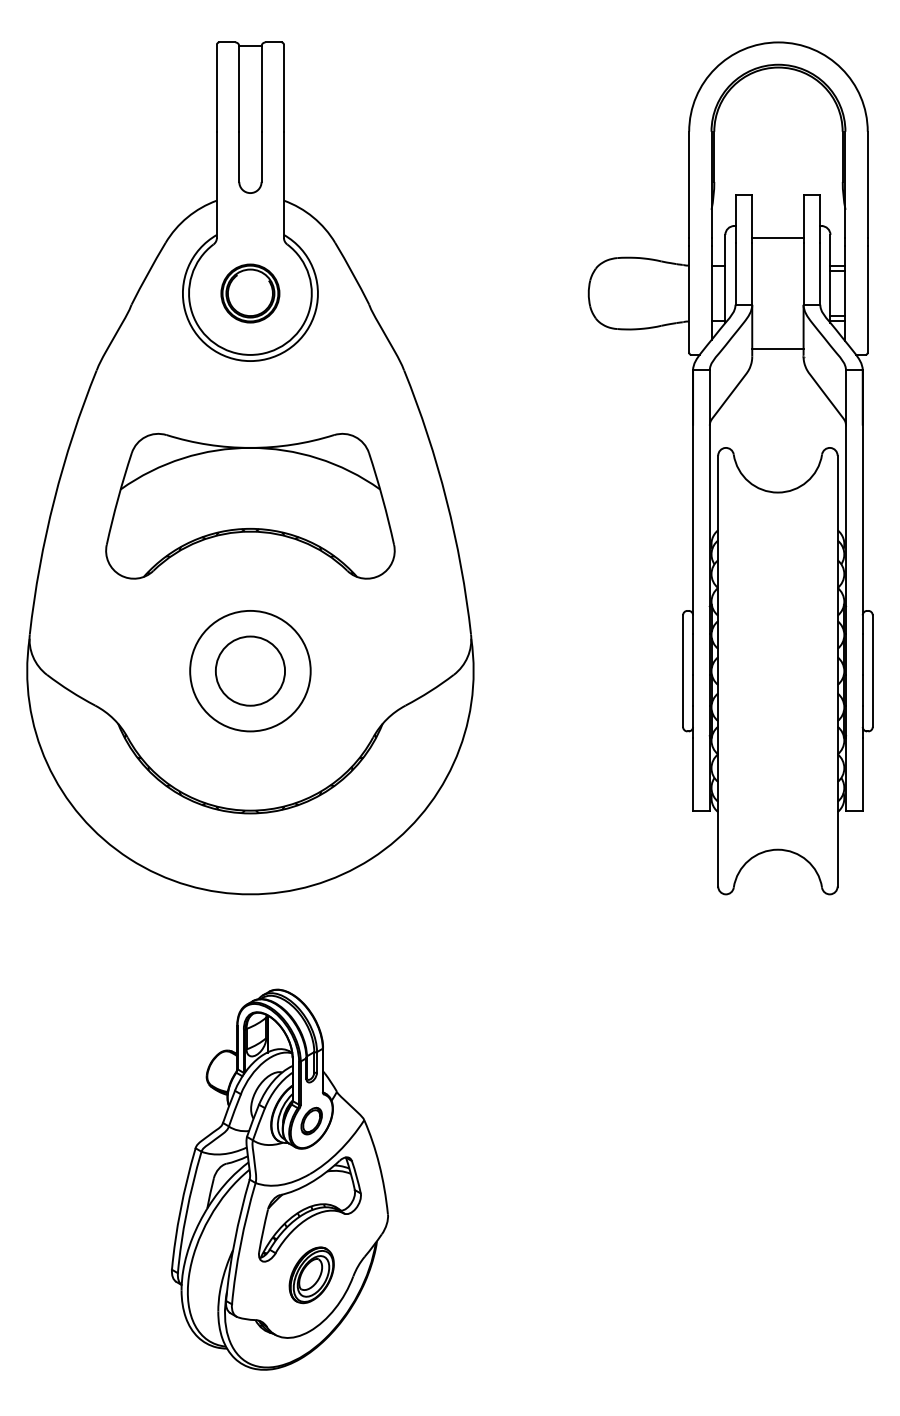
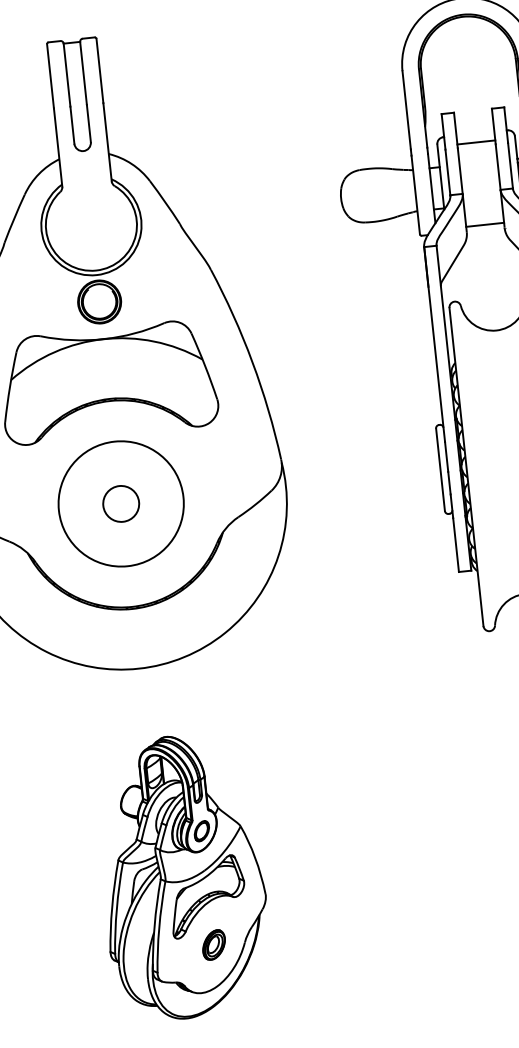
part: (250, 293) -> (99, 301), moved
circle: (250, 670) -> (121, 503), size x0.7
circle: (250, 670) -> (121, 503), size x1.4
part: (311, 1275) -> (213, 945), size x0.7

